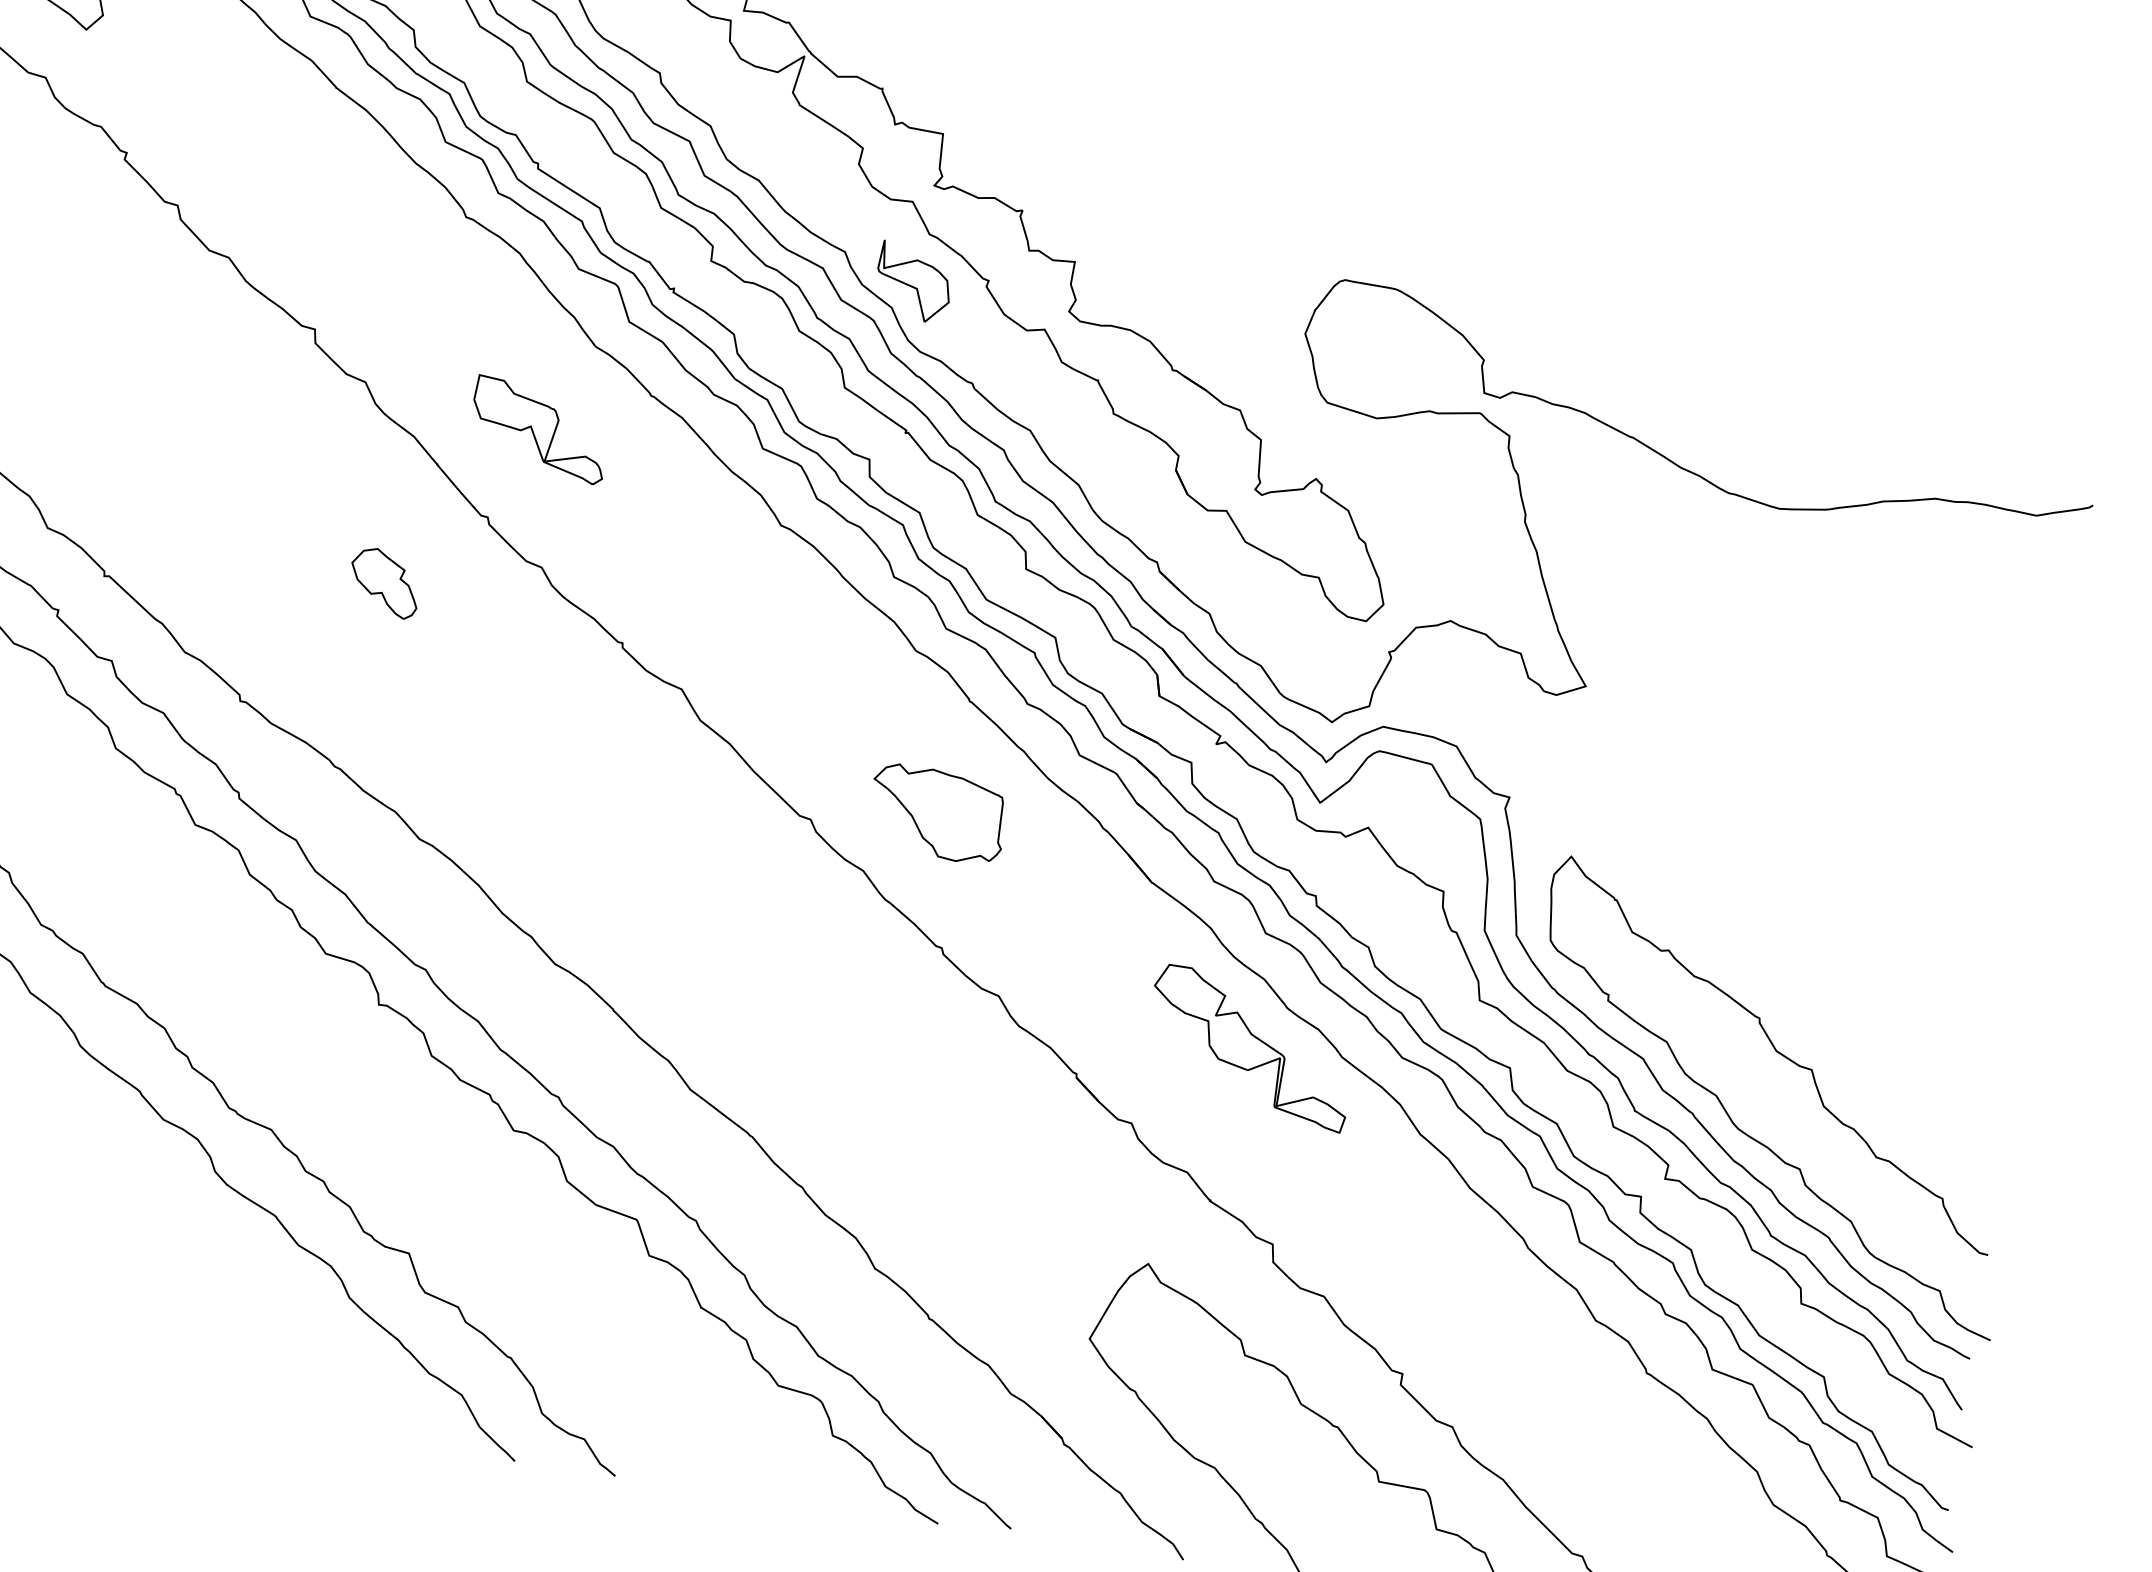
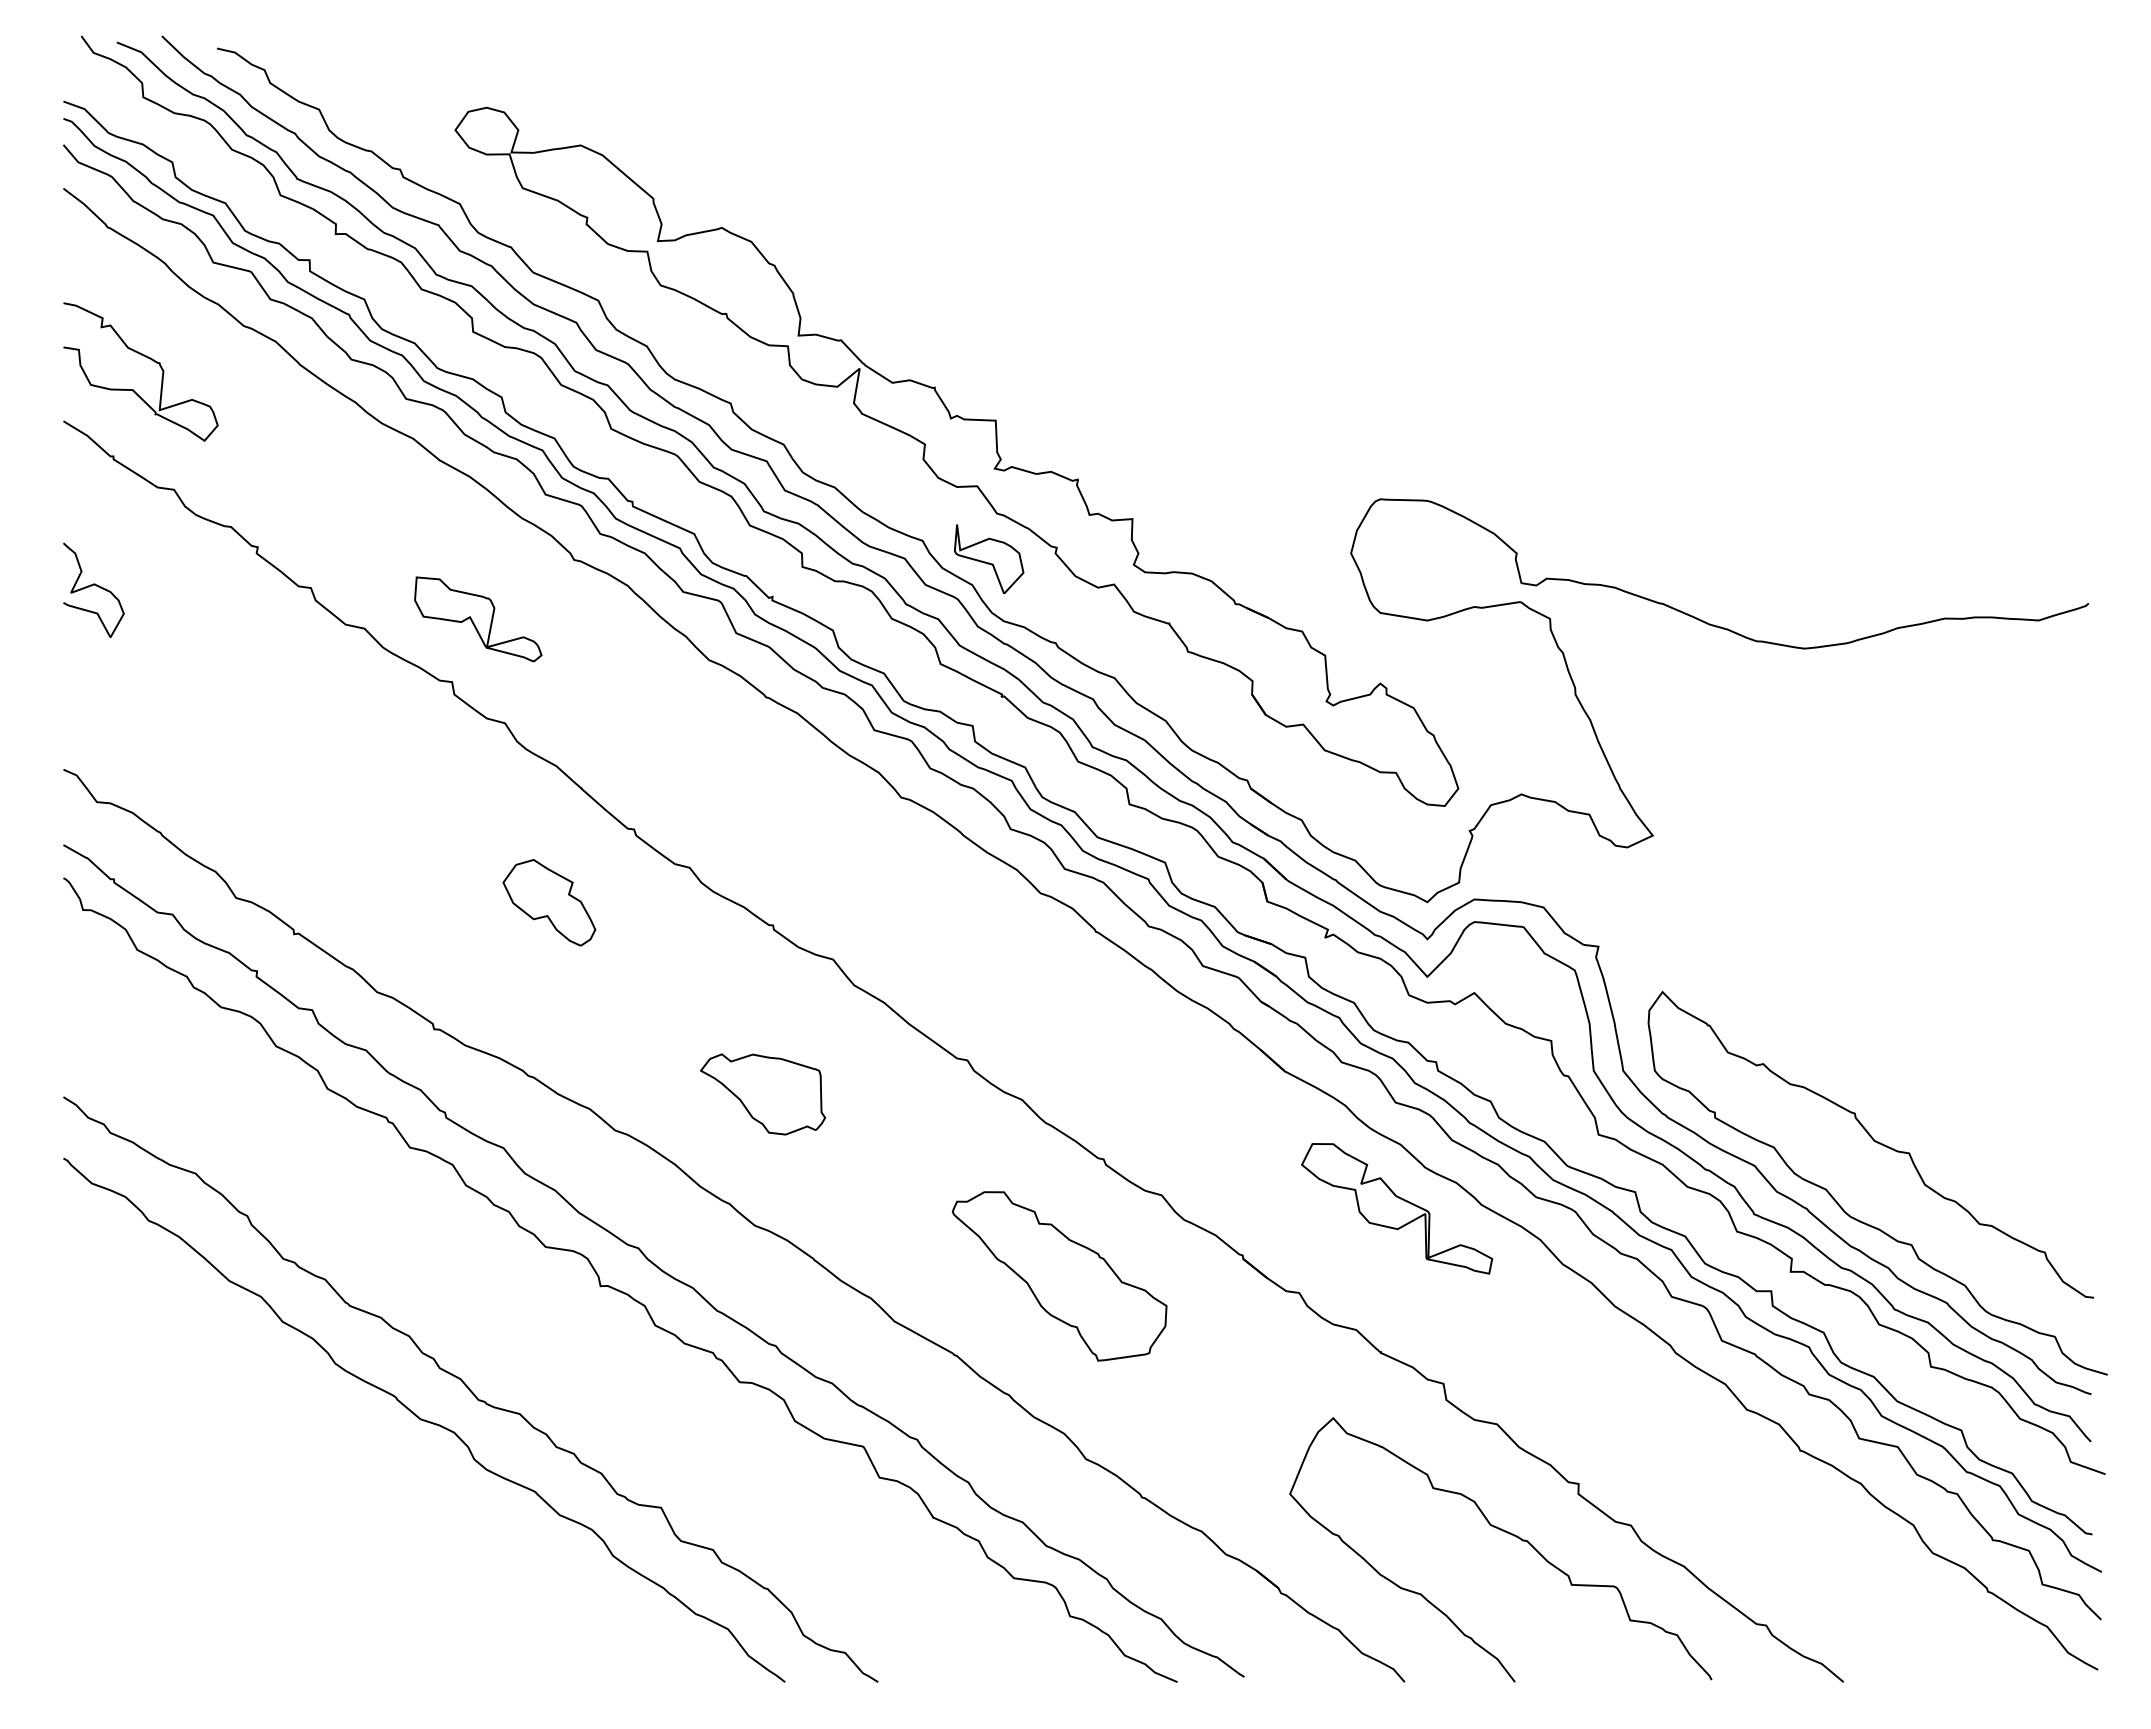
part: (539, 430) -> (478, 619), moved
part: (384, 582) -> (549, 902), size x1.43
part: (937, 814) -> (762, 1094), moved
part: (875, 1067) -> (1059, 1276), added

